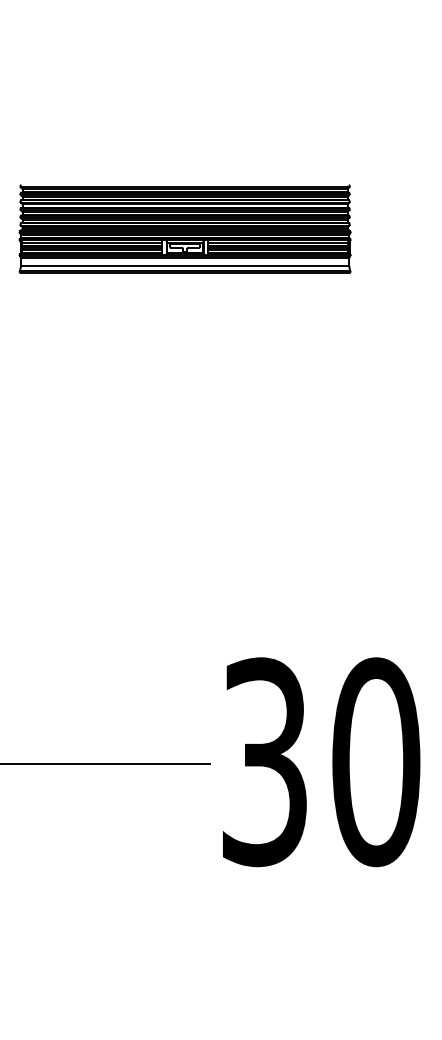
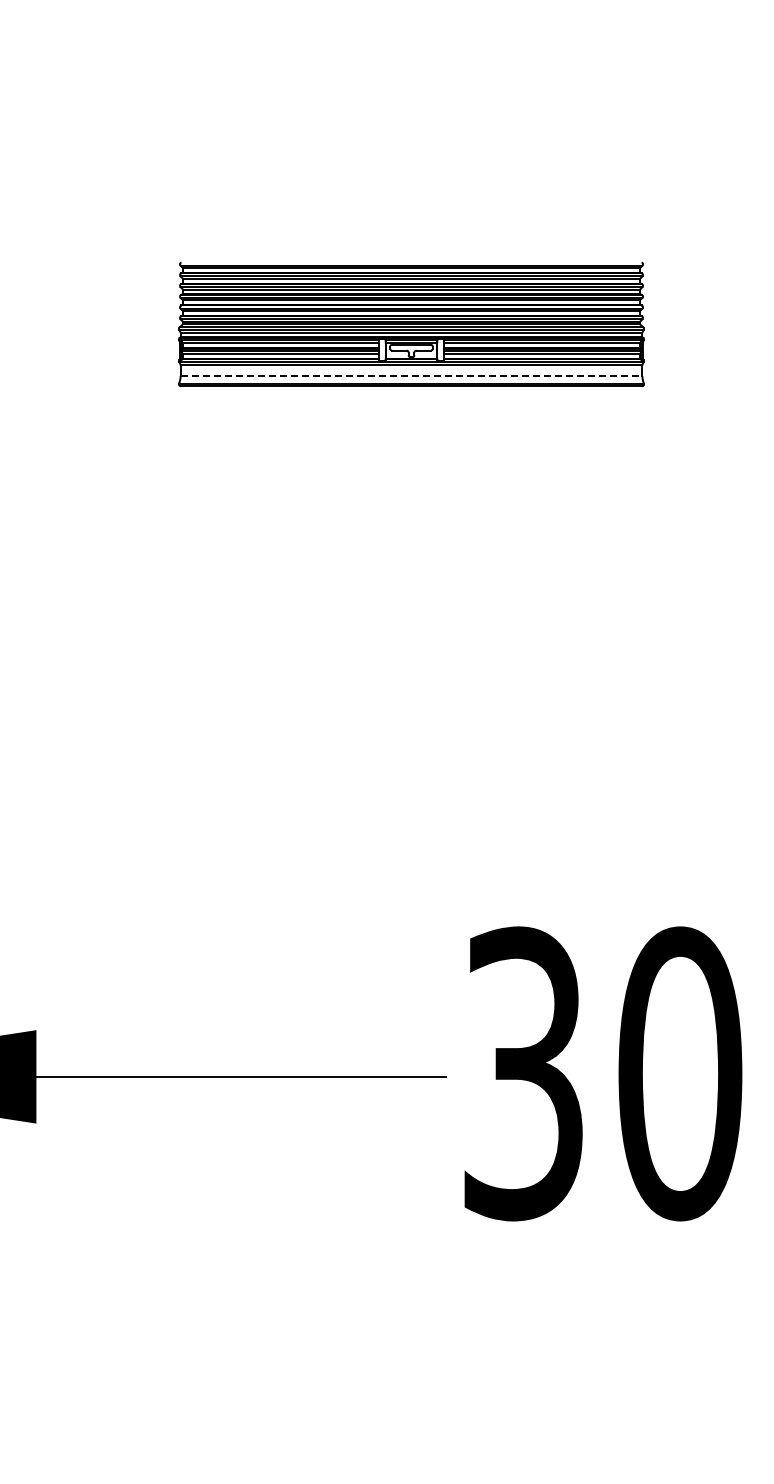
line: (185, 266) -> (411, 376), solid -> dashed

